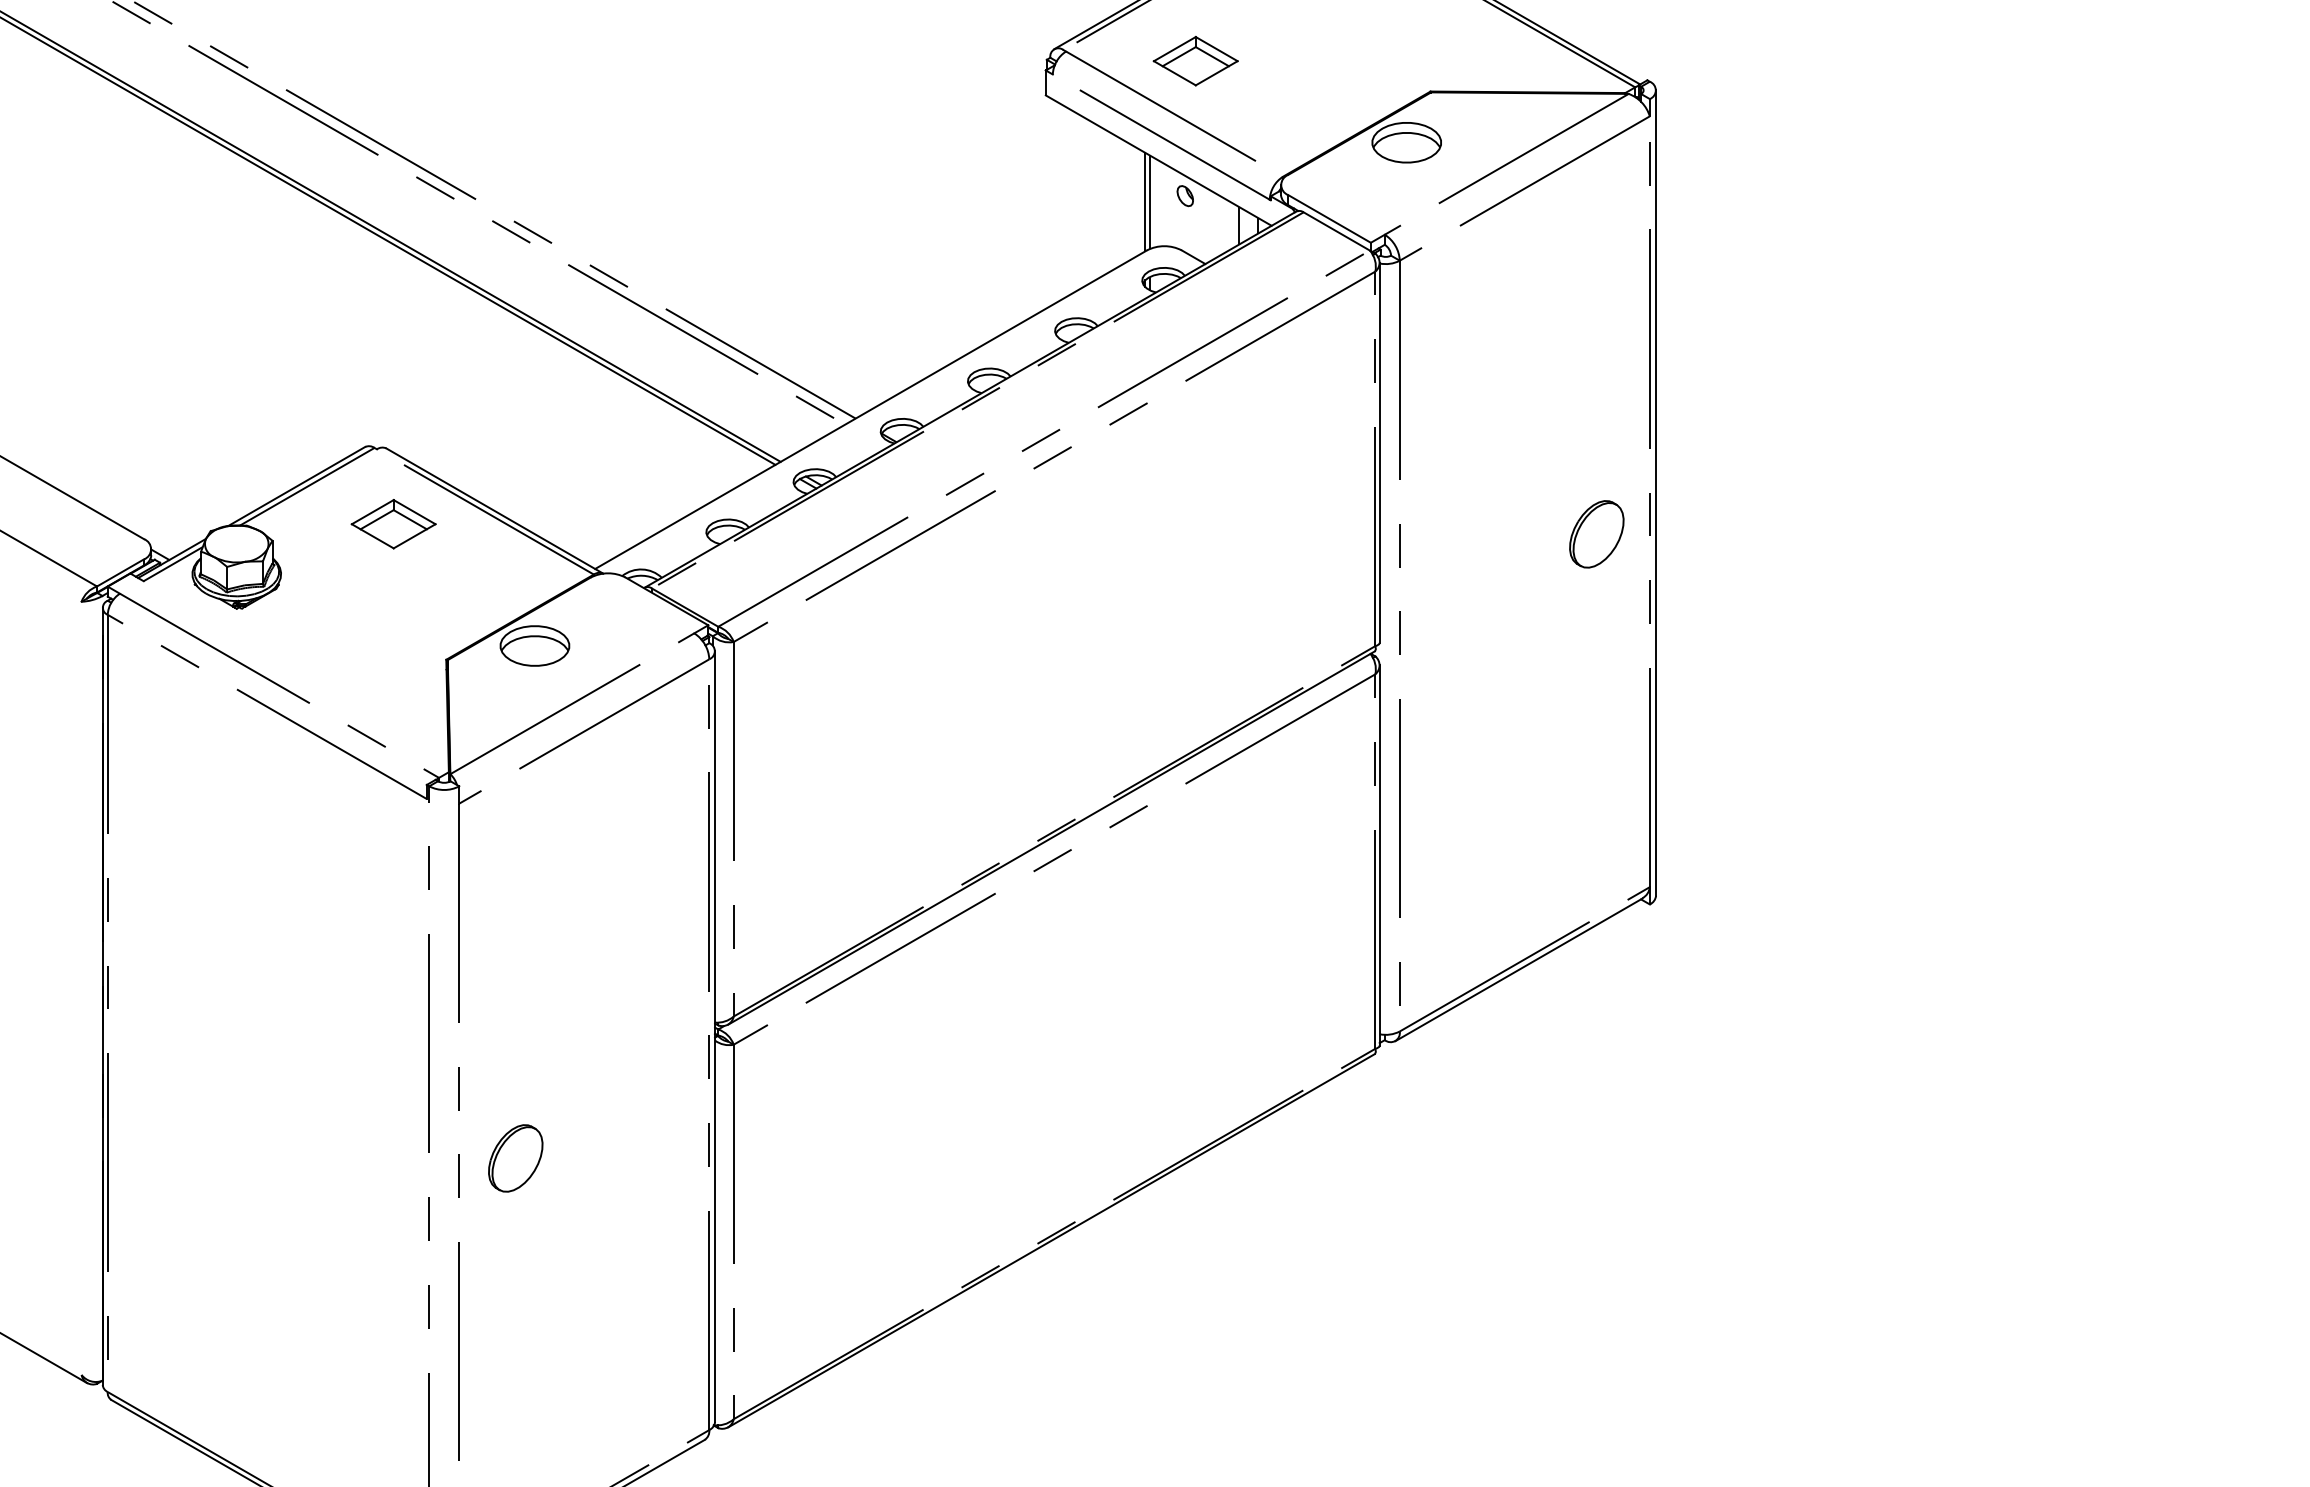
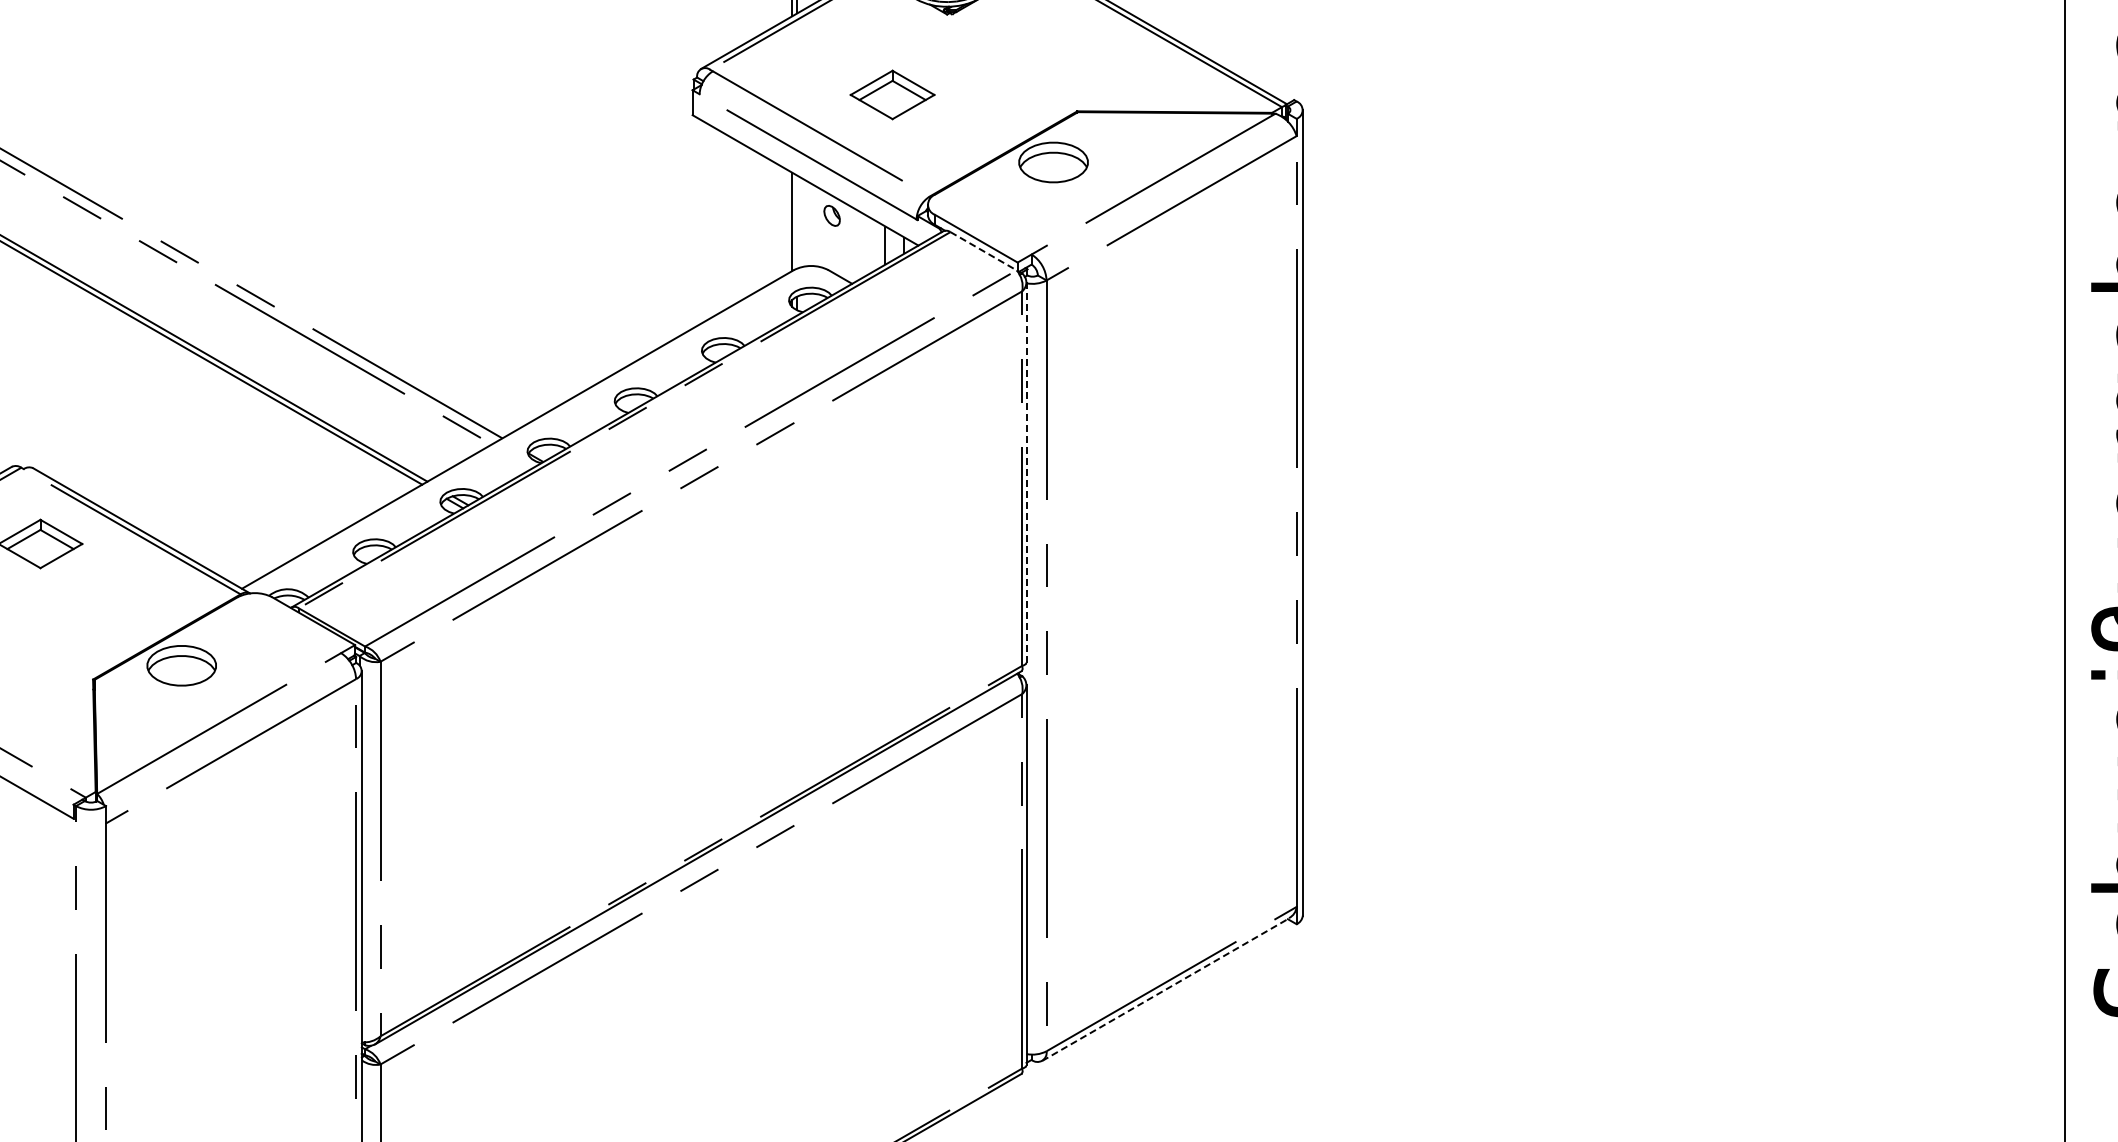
part: (1195, 60) -> (892, 94), moved
line: (1150, 201) -> (797, 221), removed
line: (1337, 231) -> (984, 251), solid -> dashed
line: (1379, 452) -> (1026, 472), solid -> dashed
part: (1596, 534) -> (1243, 554), removed
line: (1518, 969) -> (1165, 989), solid -> dashed

